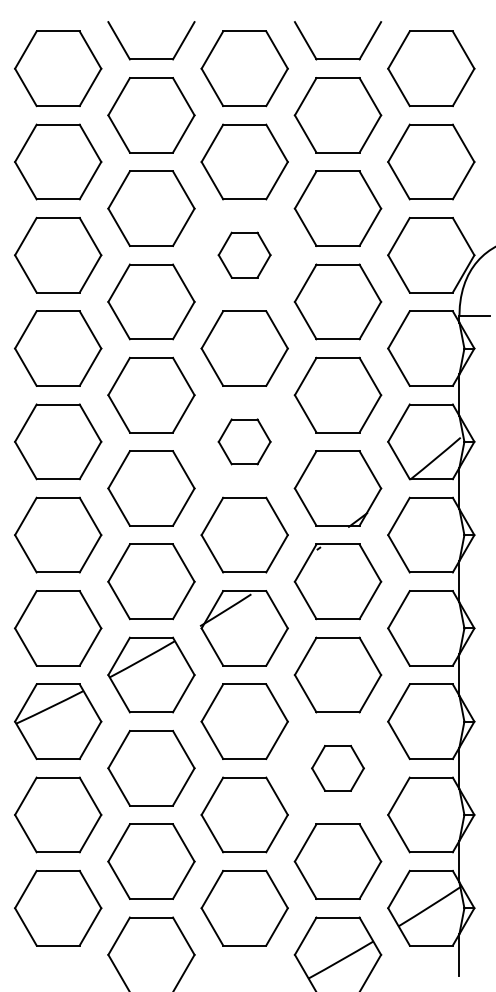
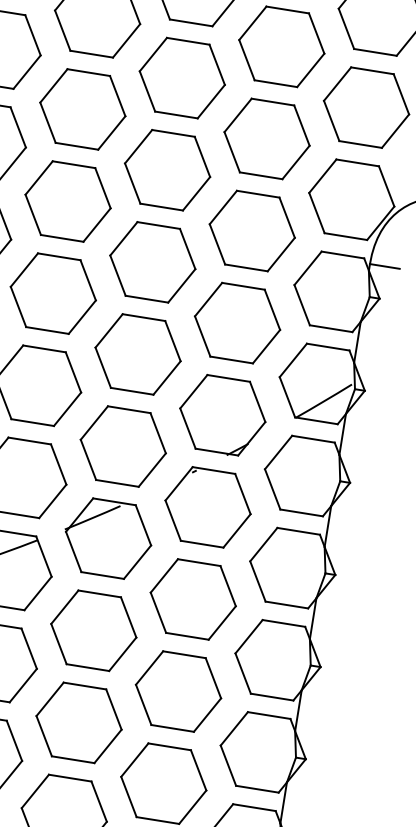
part: (244, 254) -> (167, 169), size x1.67
part: (244, 441) -> (137, 354), size x1.67
part: (337, 768) -> (178, 691), size x1.67

